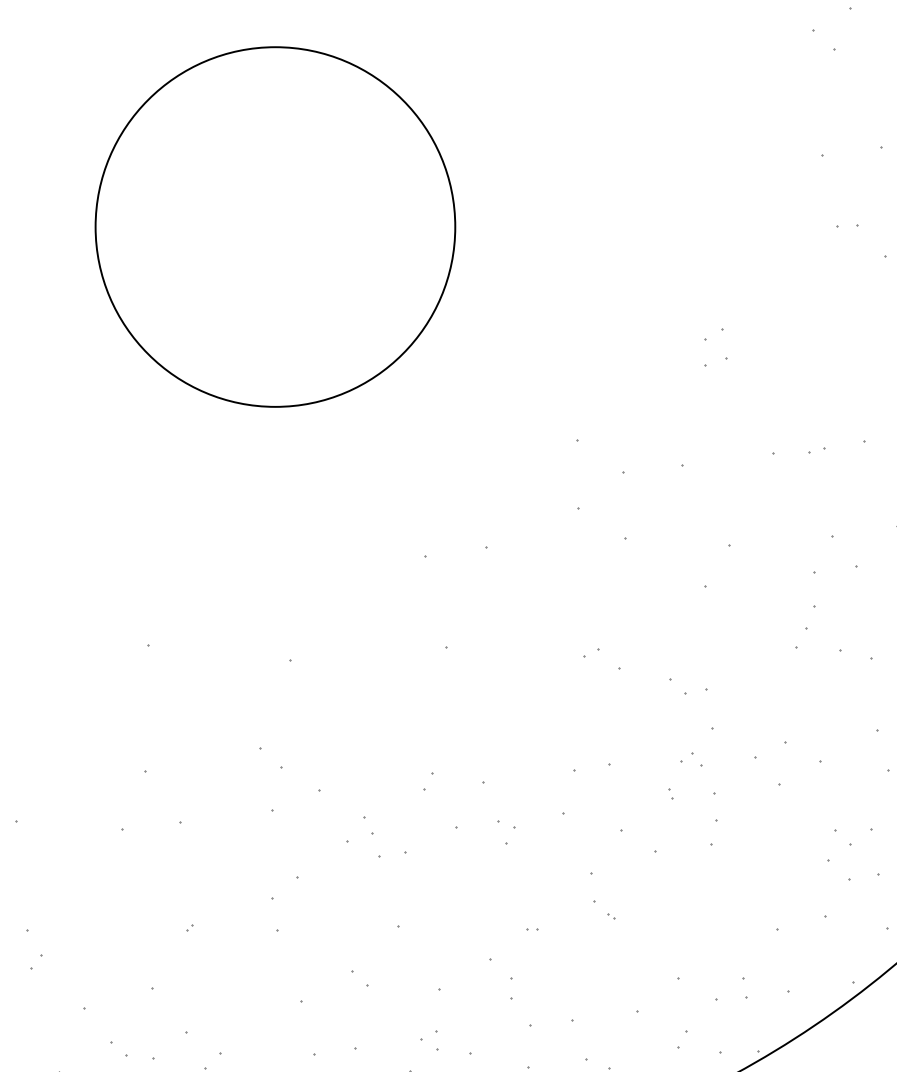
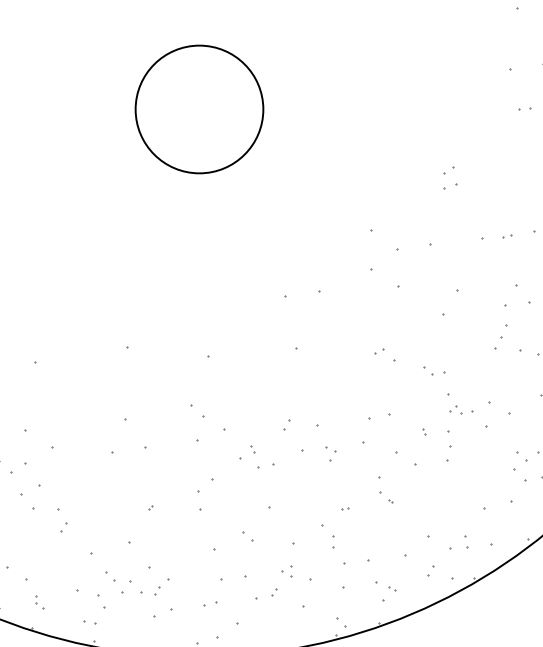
circle: (275, 227) -> (199, 109), size x0.62
part: (690, 758) -> (455, 409), moved
part: (368, 825) -> (252, 449), size x0.62

